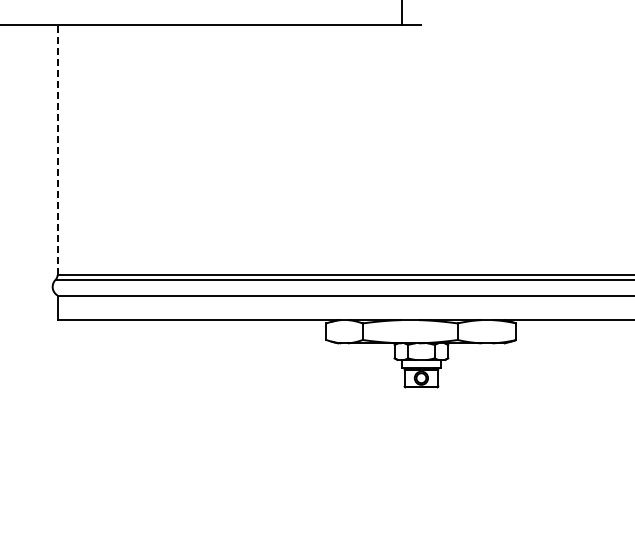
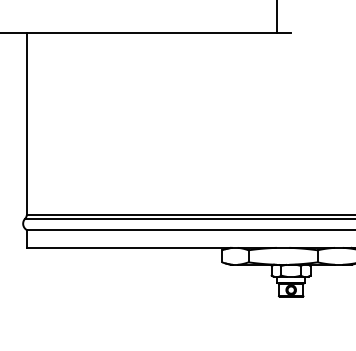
line: (57, 149) -> (26, 123), dashed -> solid

